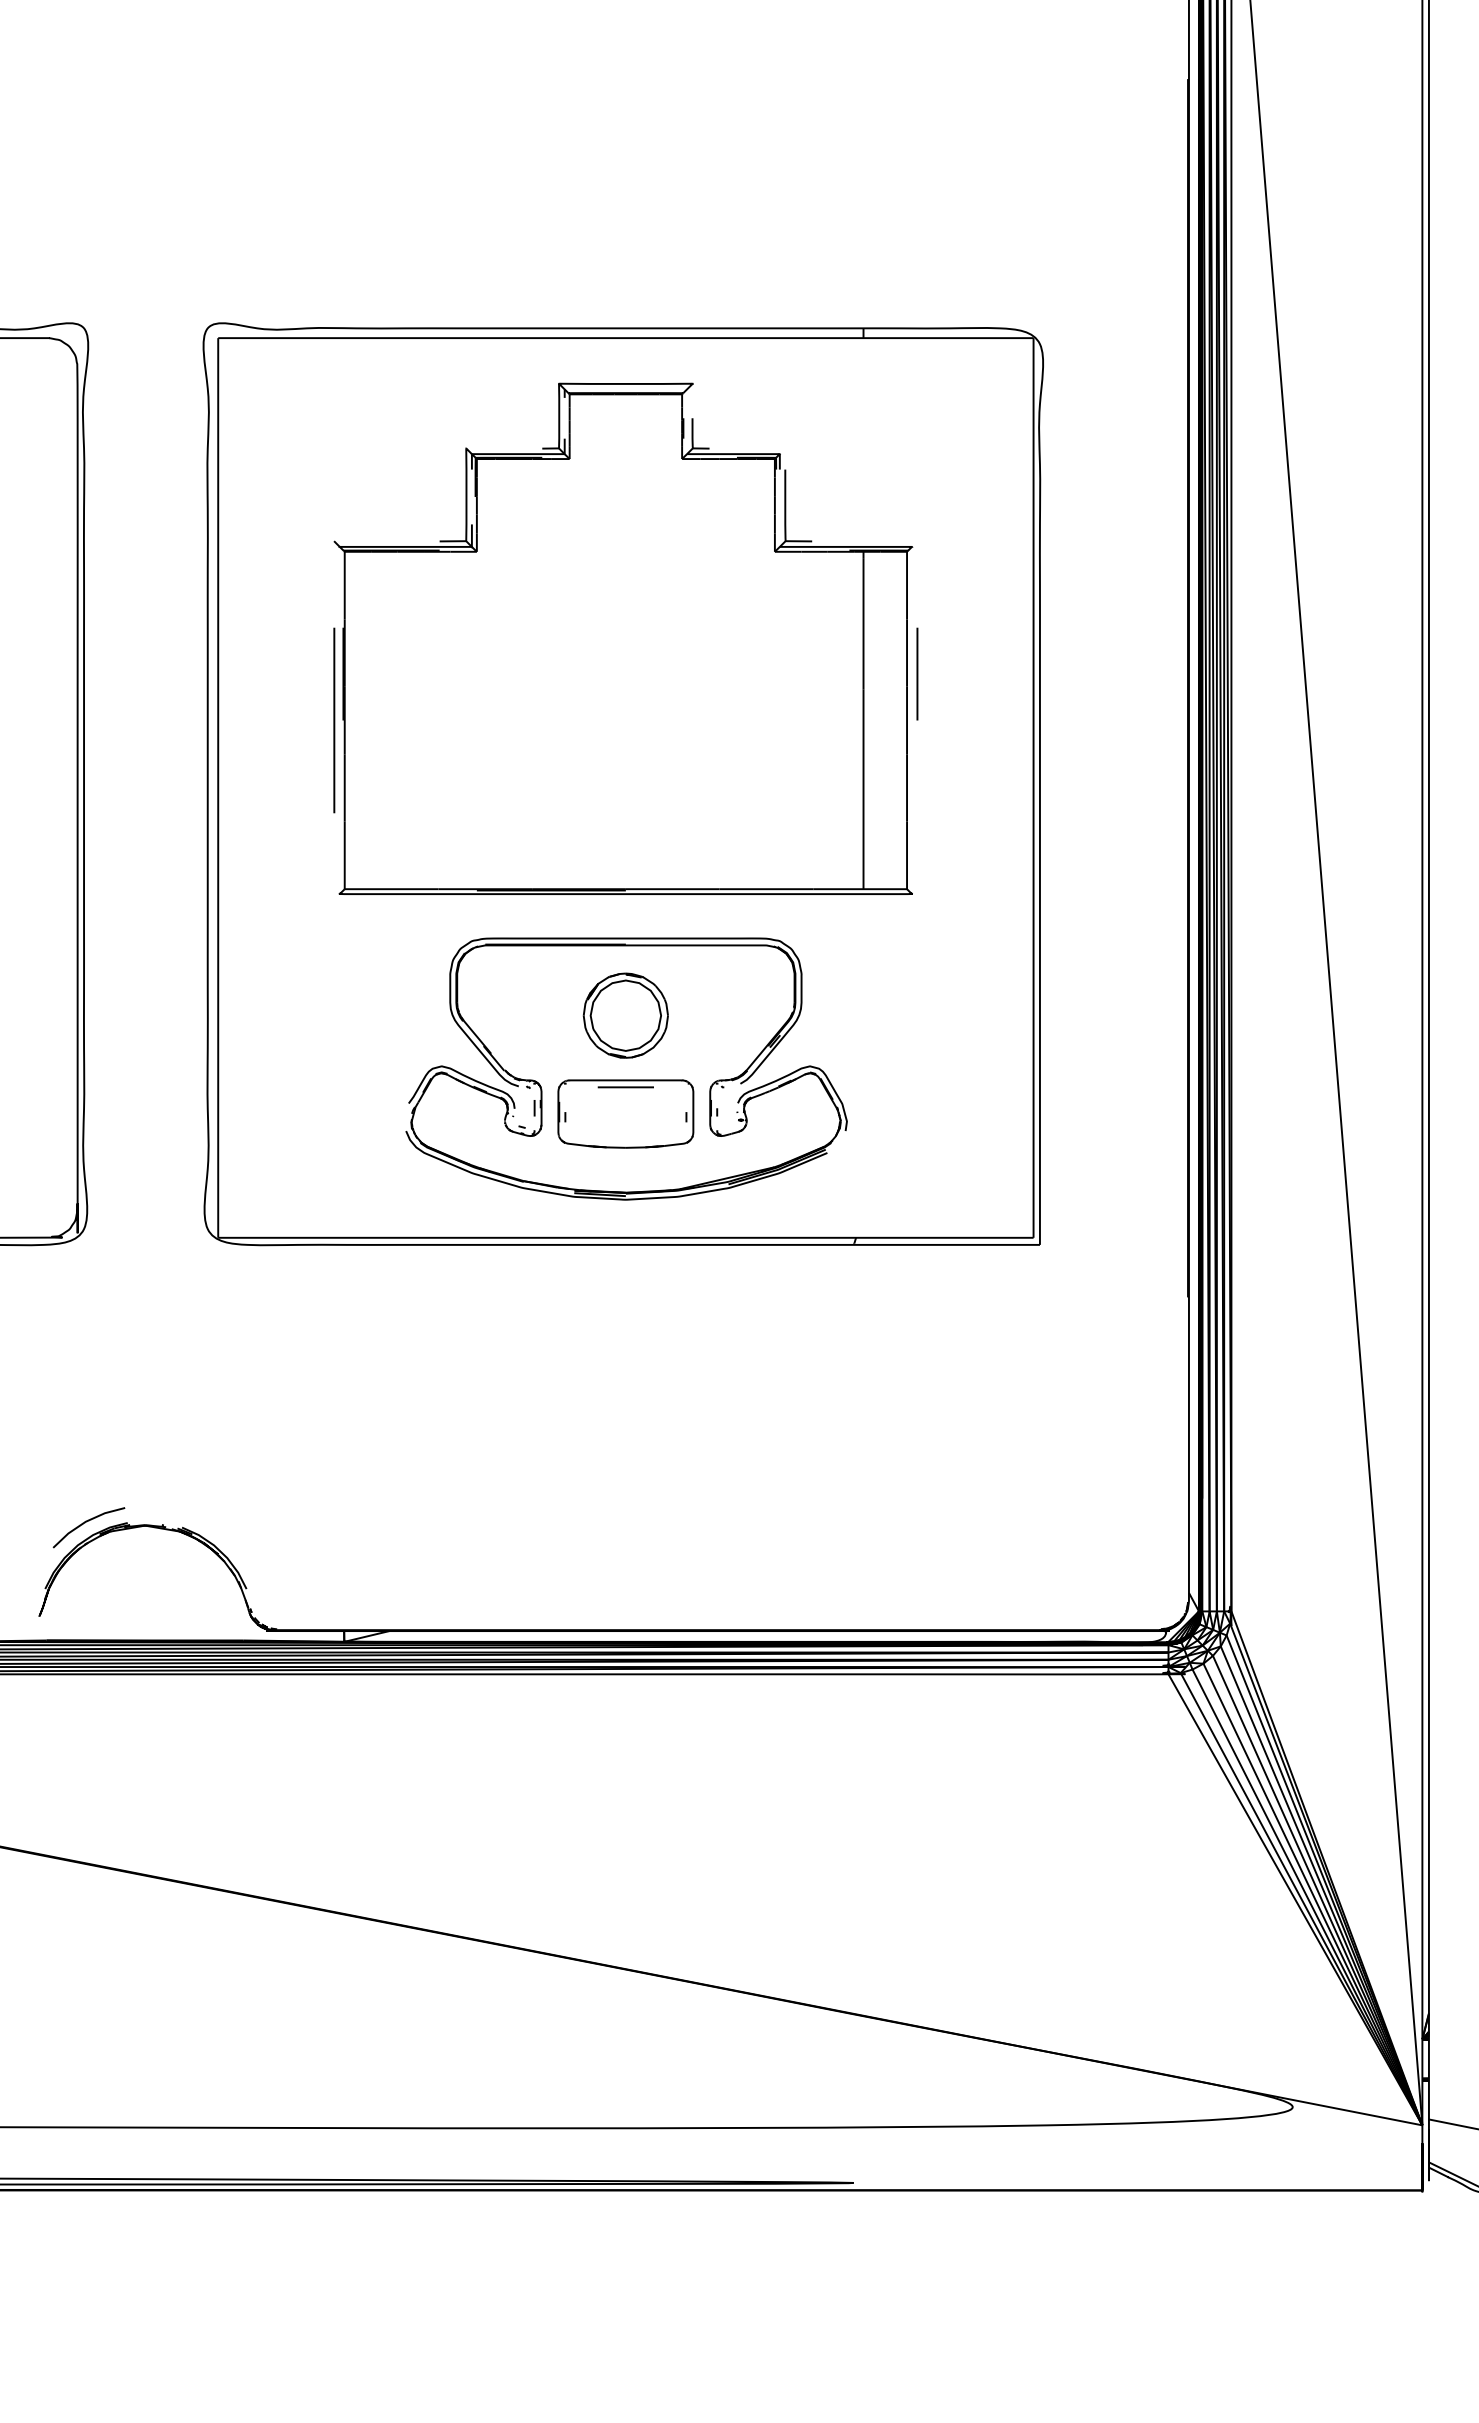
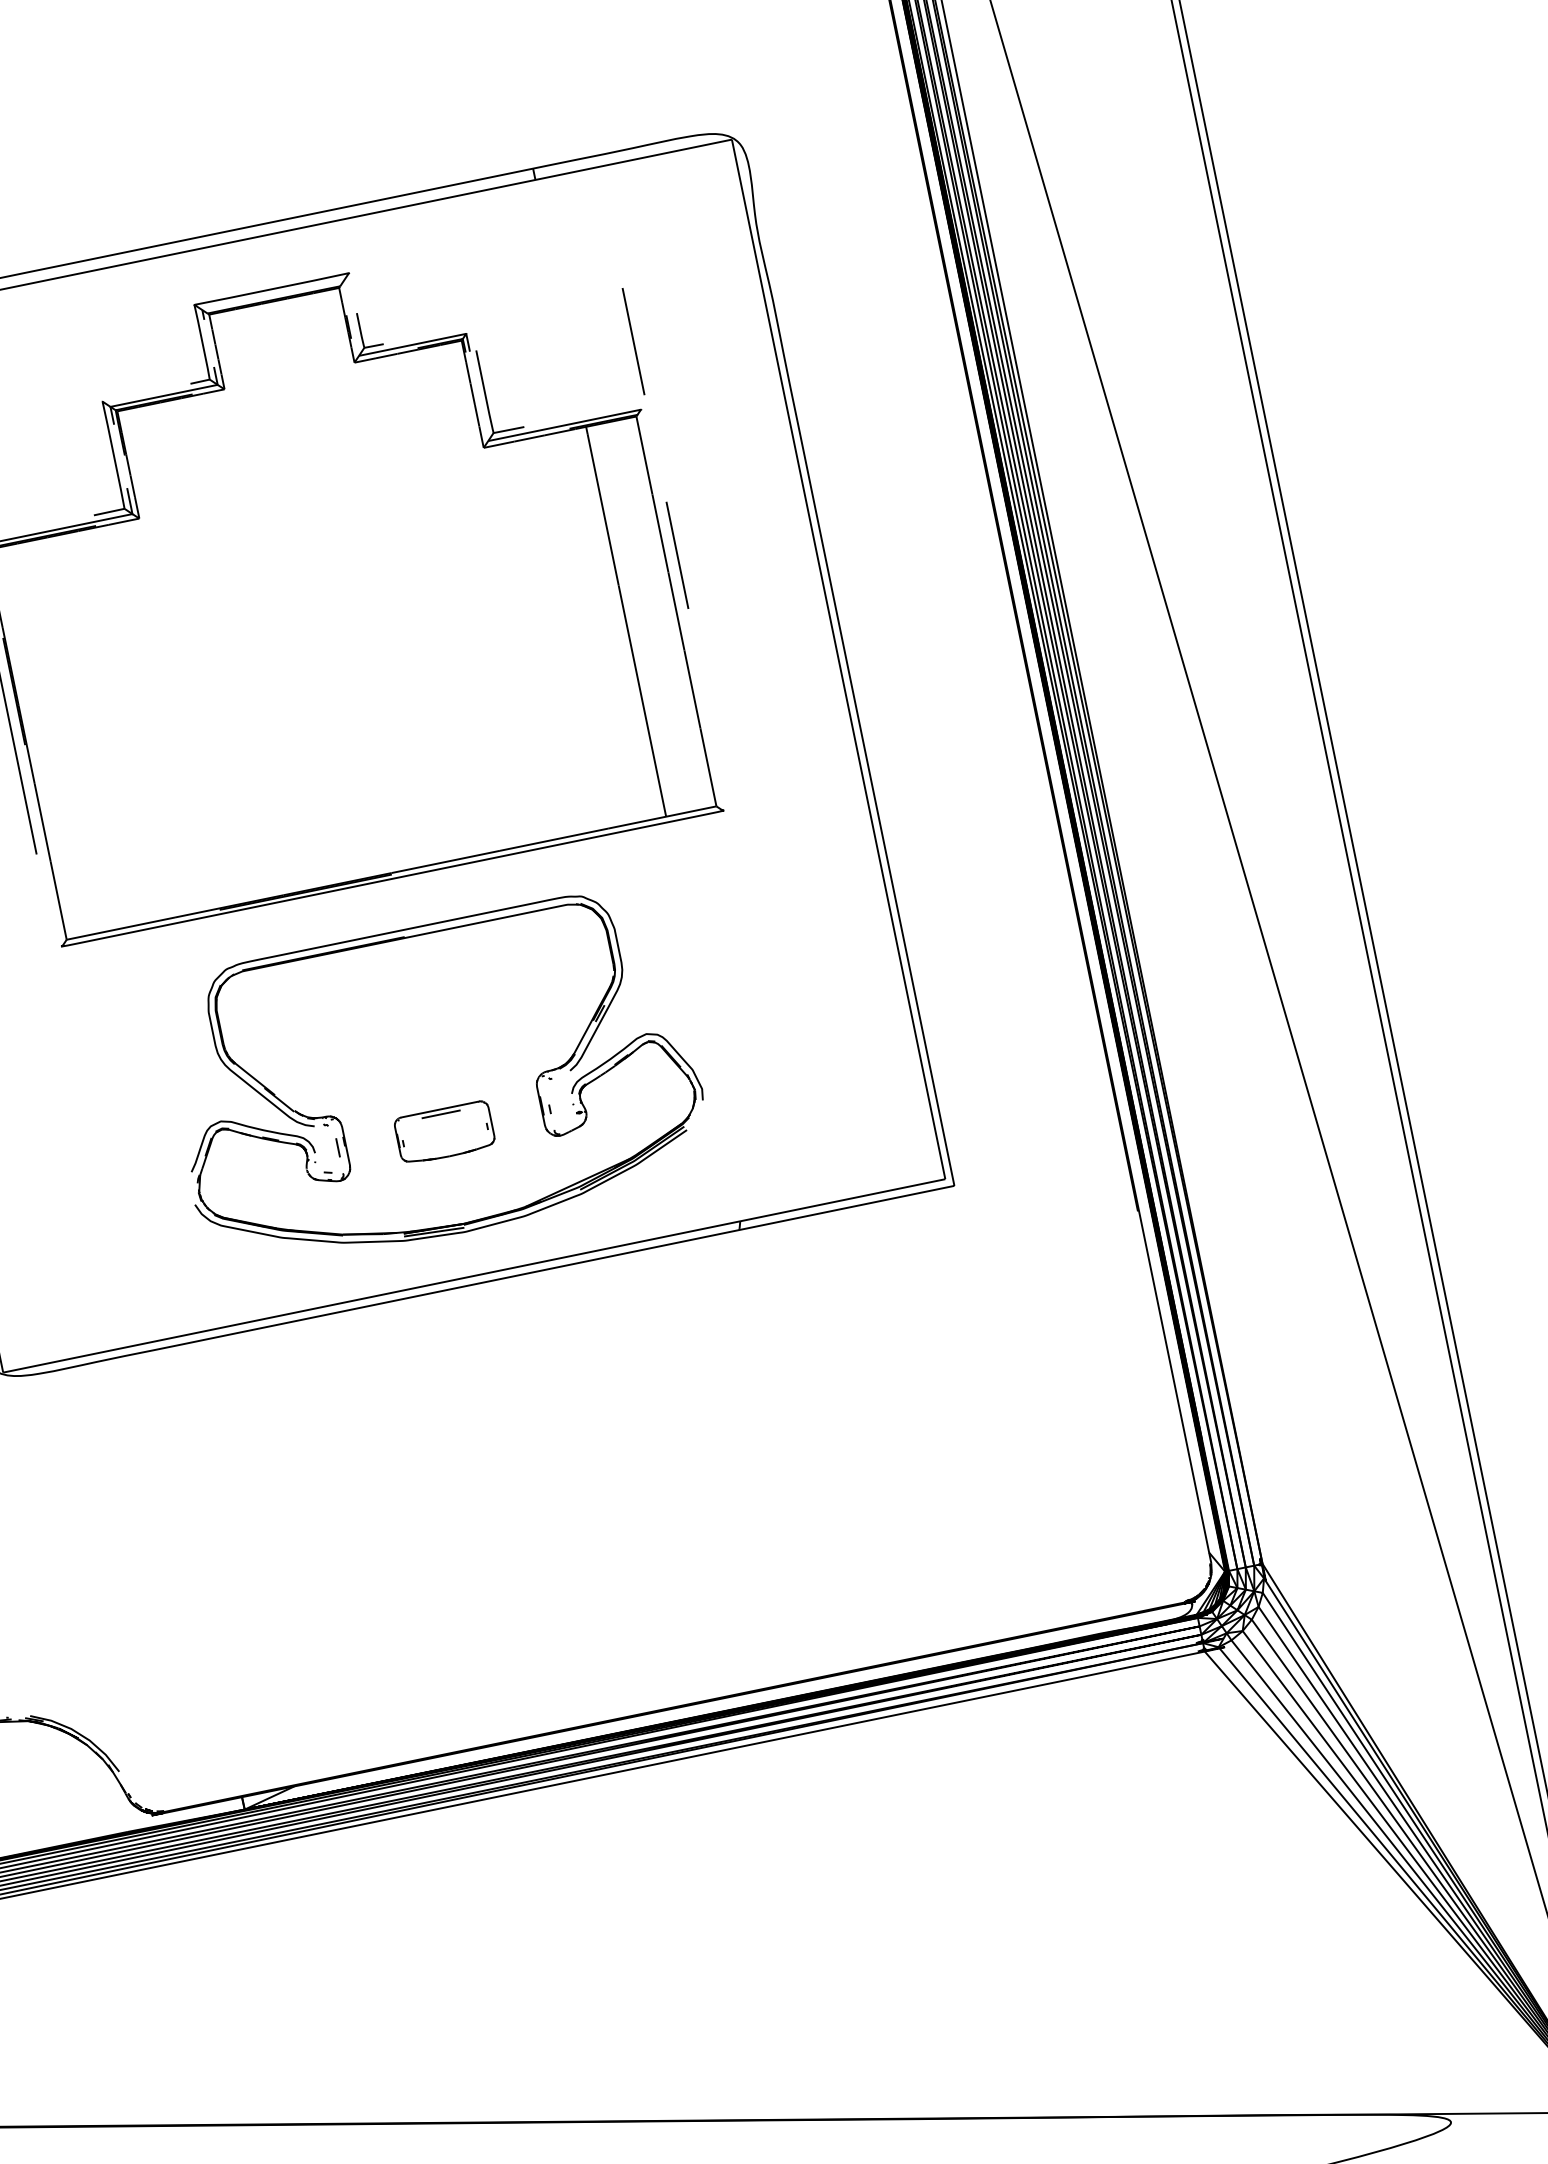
line: (917, 488) -> (633, 340), added
part: (625, 1015) -> (421, 1019), removed
part: (625, 1113) -> (444, 1132), size x0.6

